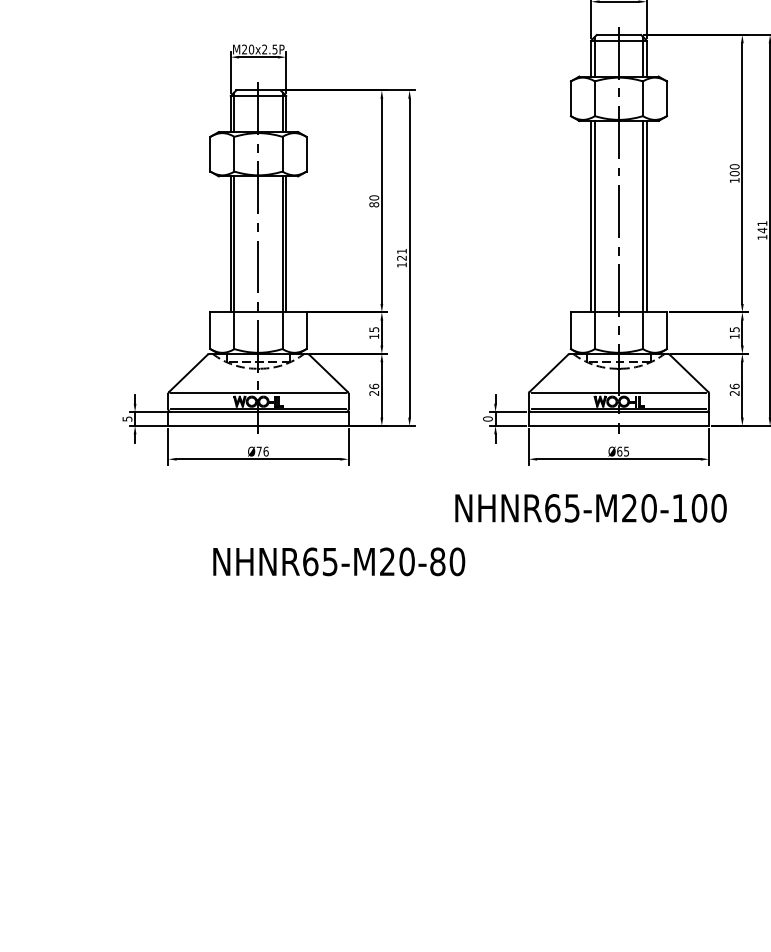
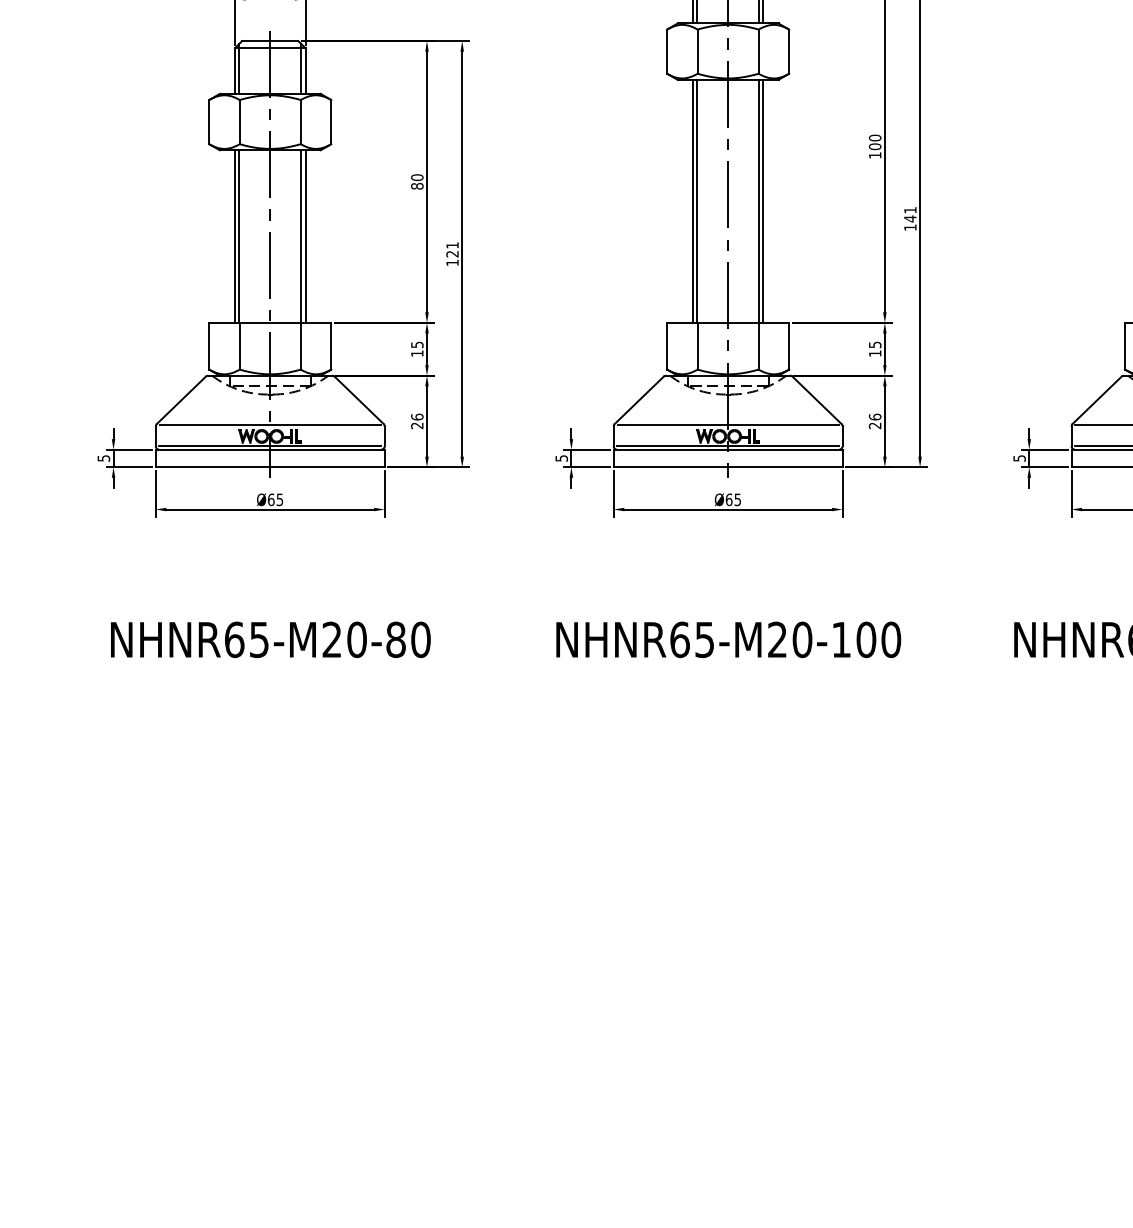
text: (487, 419) -> (561, 458), 0 -> 5
text: (262, 451) -> (275, 499), Ø76 -> Ø65
text: (590, 508) -> (728, 639), moved
text: (338, 561) -> (270, 639), moved

